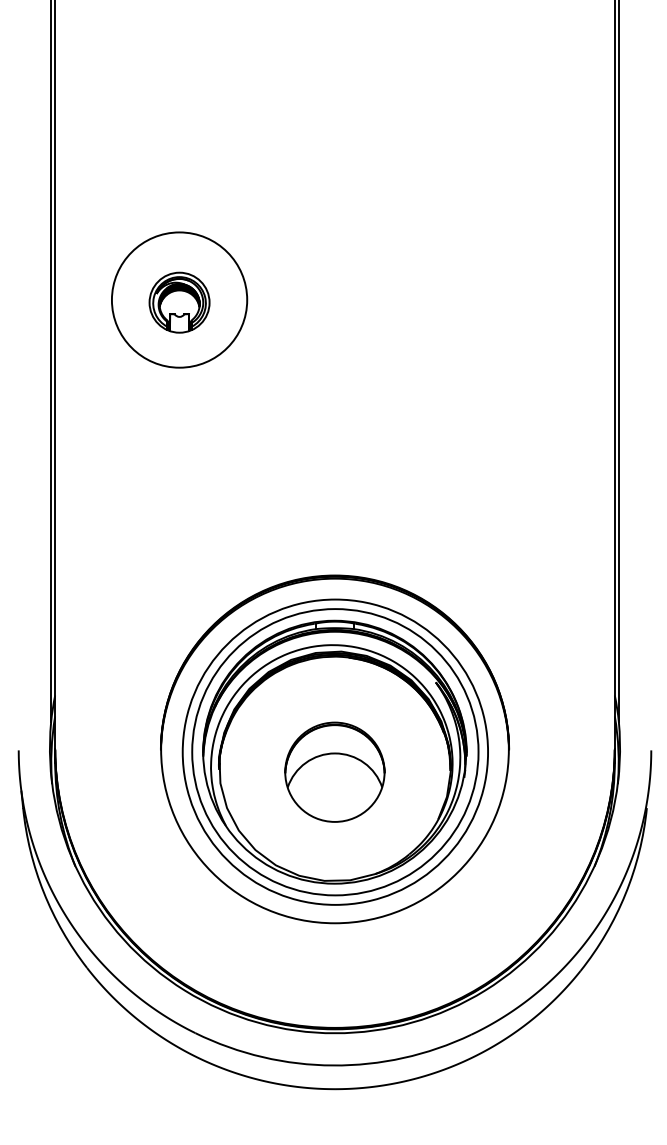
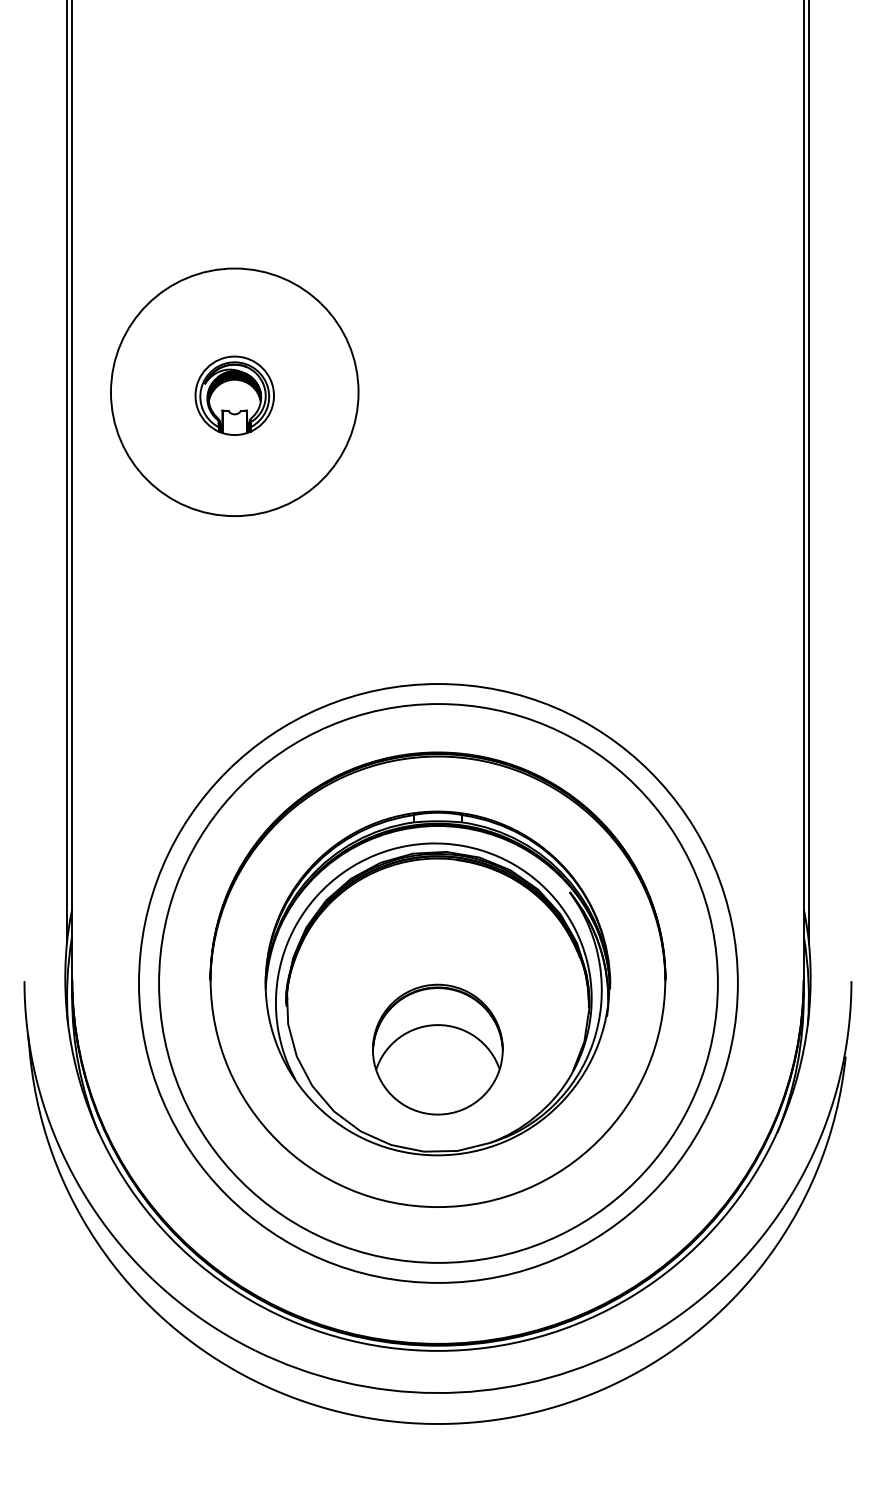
circle: (179, 299) -> (234, 391), size x1.4
circle: (335, 752) -> (438, 983), size x1.4
circle: (335, 752) -> (438, 983), size x1.6
part: (334, 772) -> (437, 1049), moved

